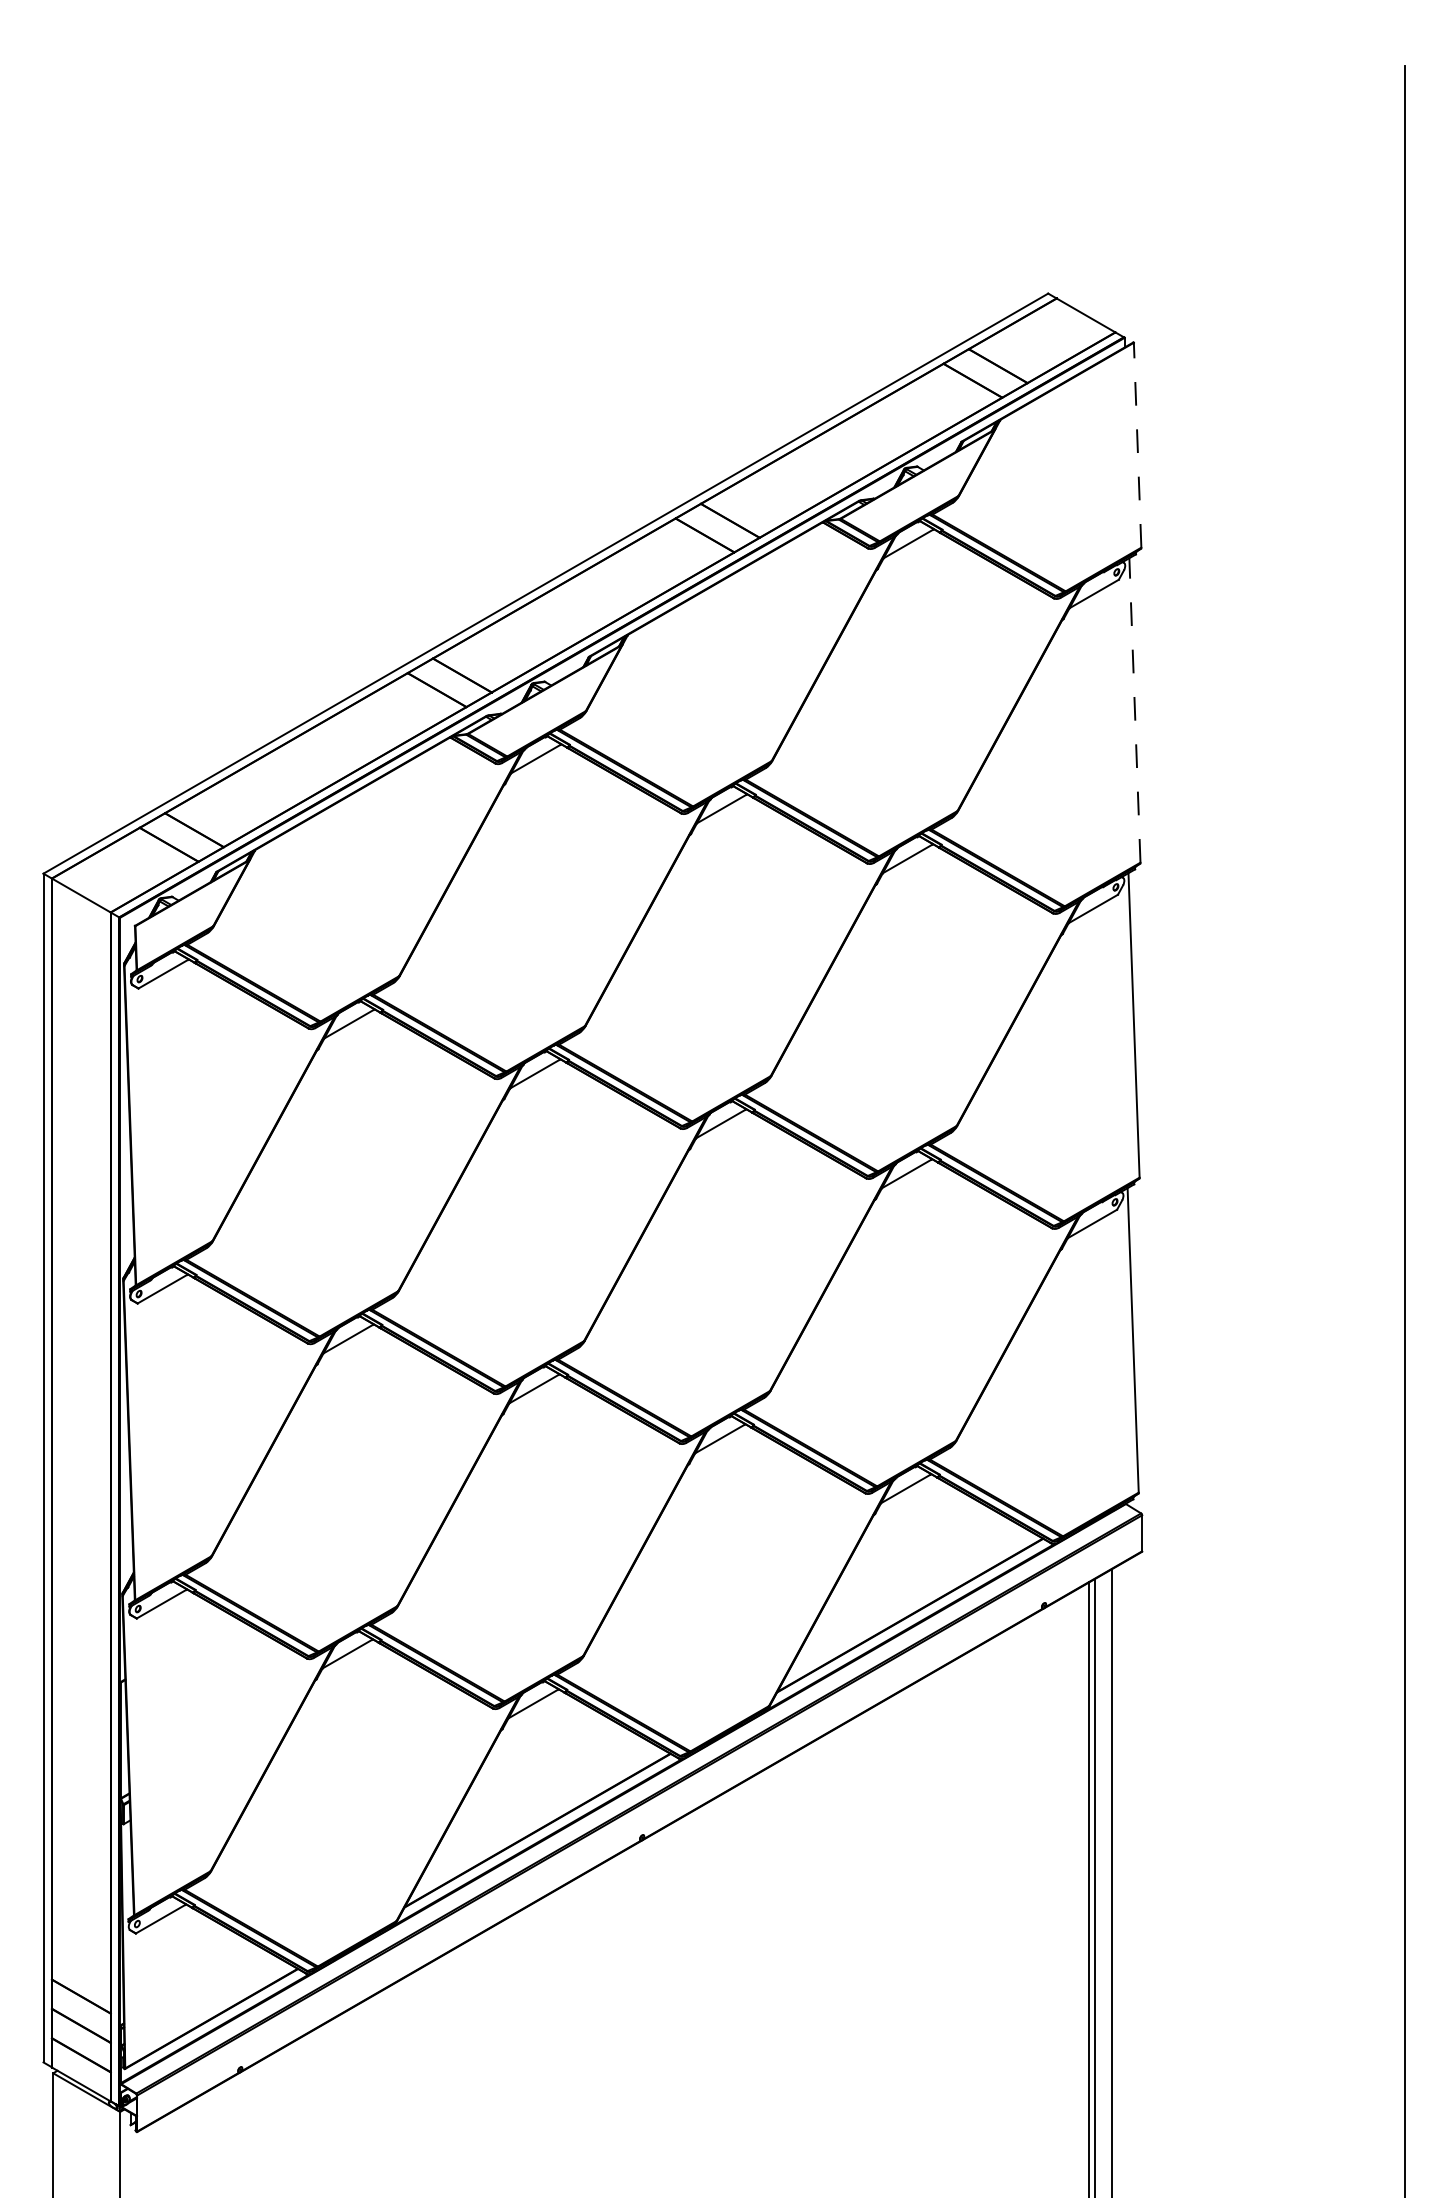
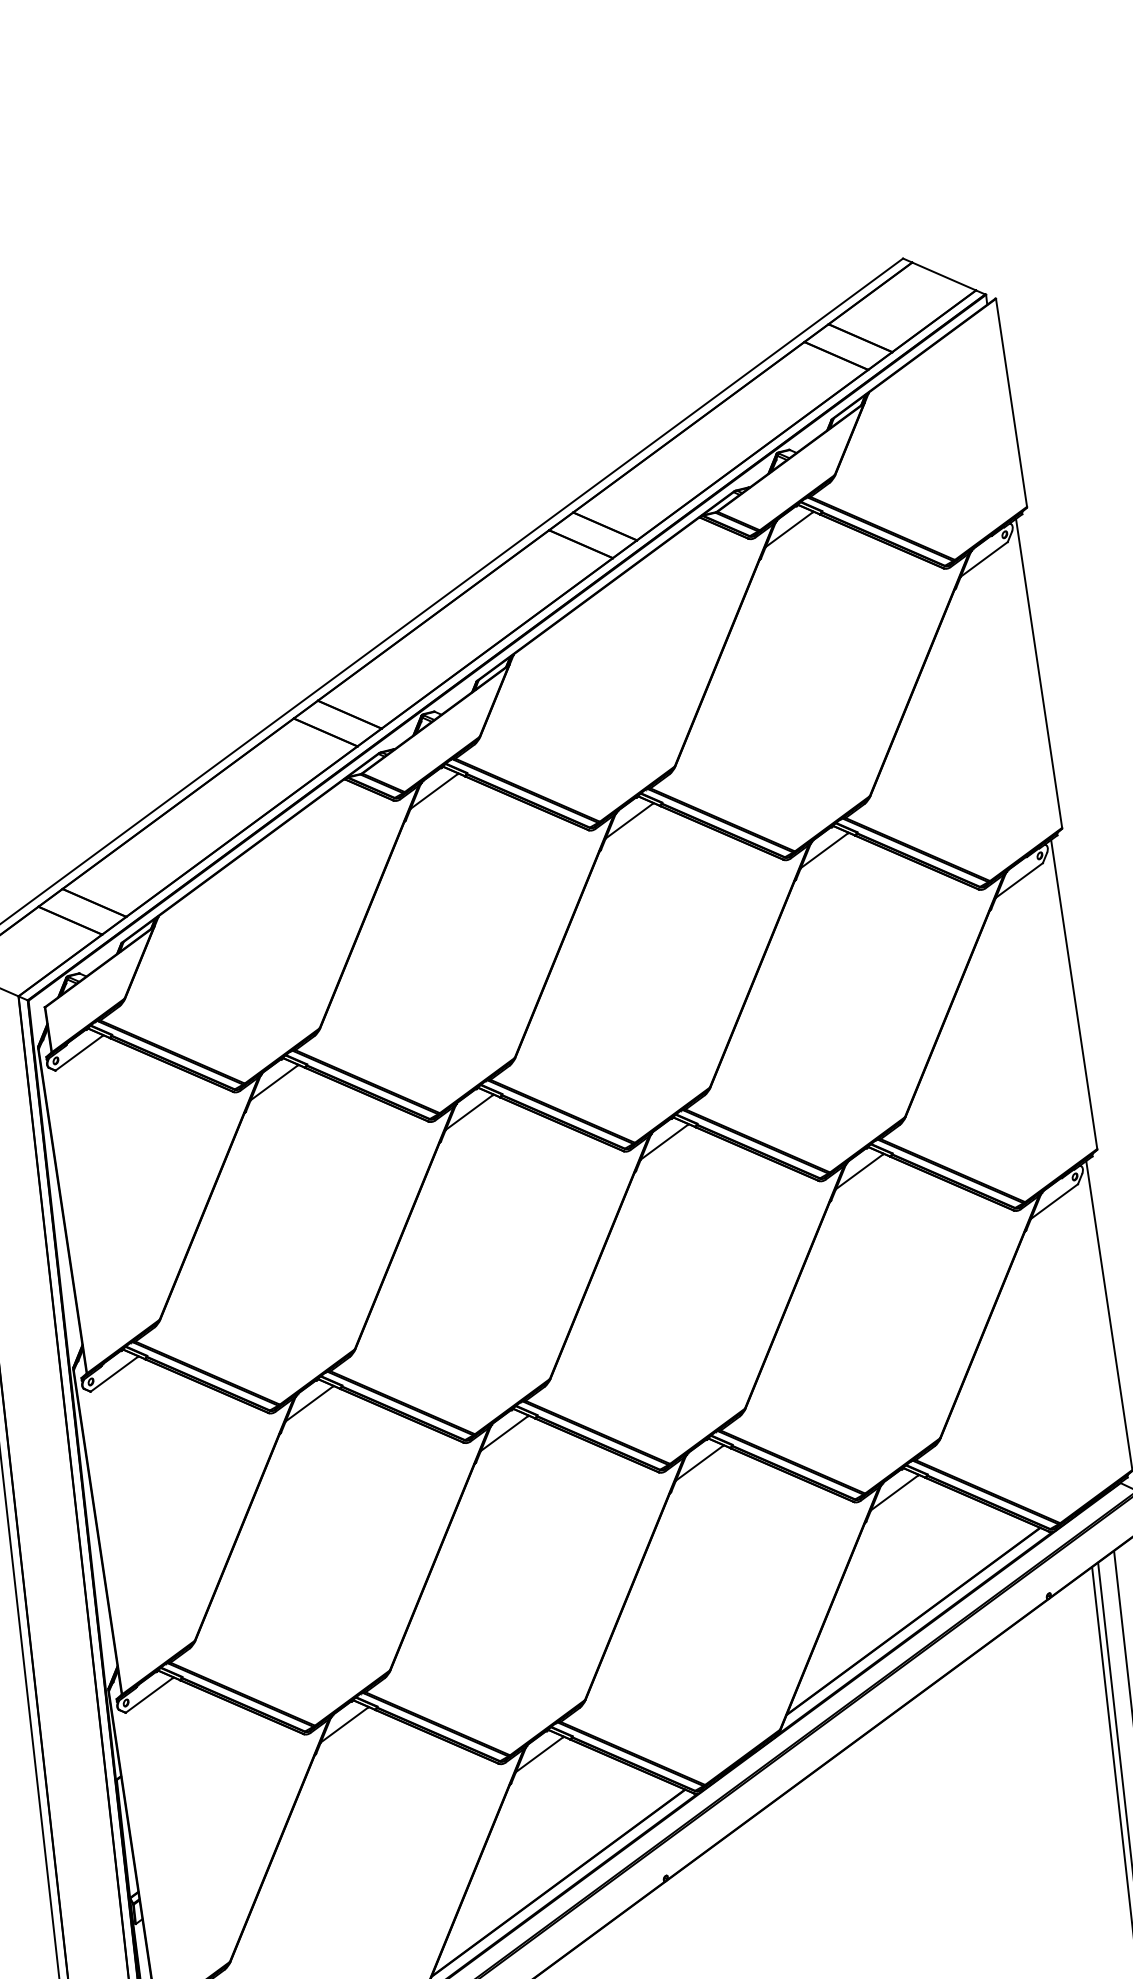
line: (1137, 445) -> (1011, 403), dashed -> solid
line: (1134, 709) -> (1038, 672), dashed -> solid

